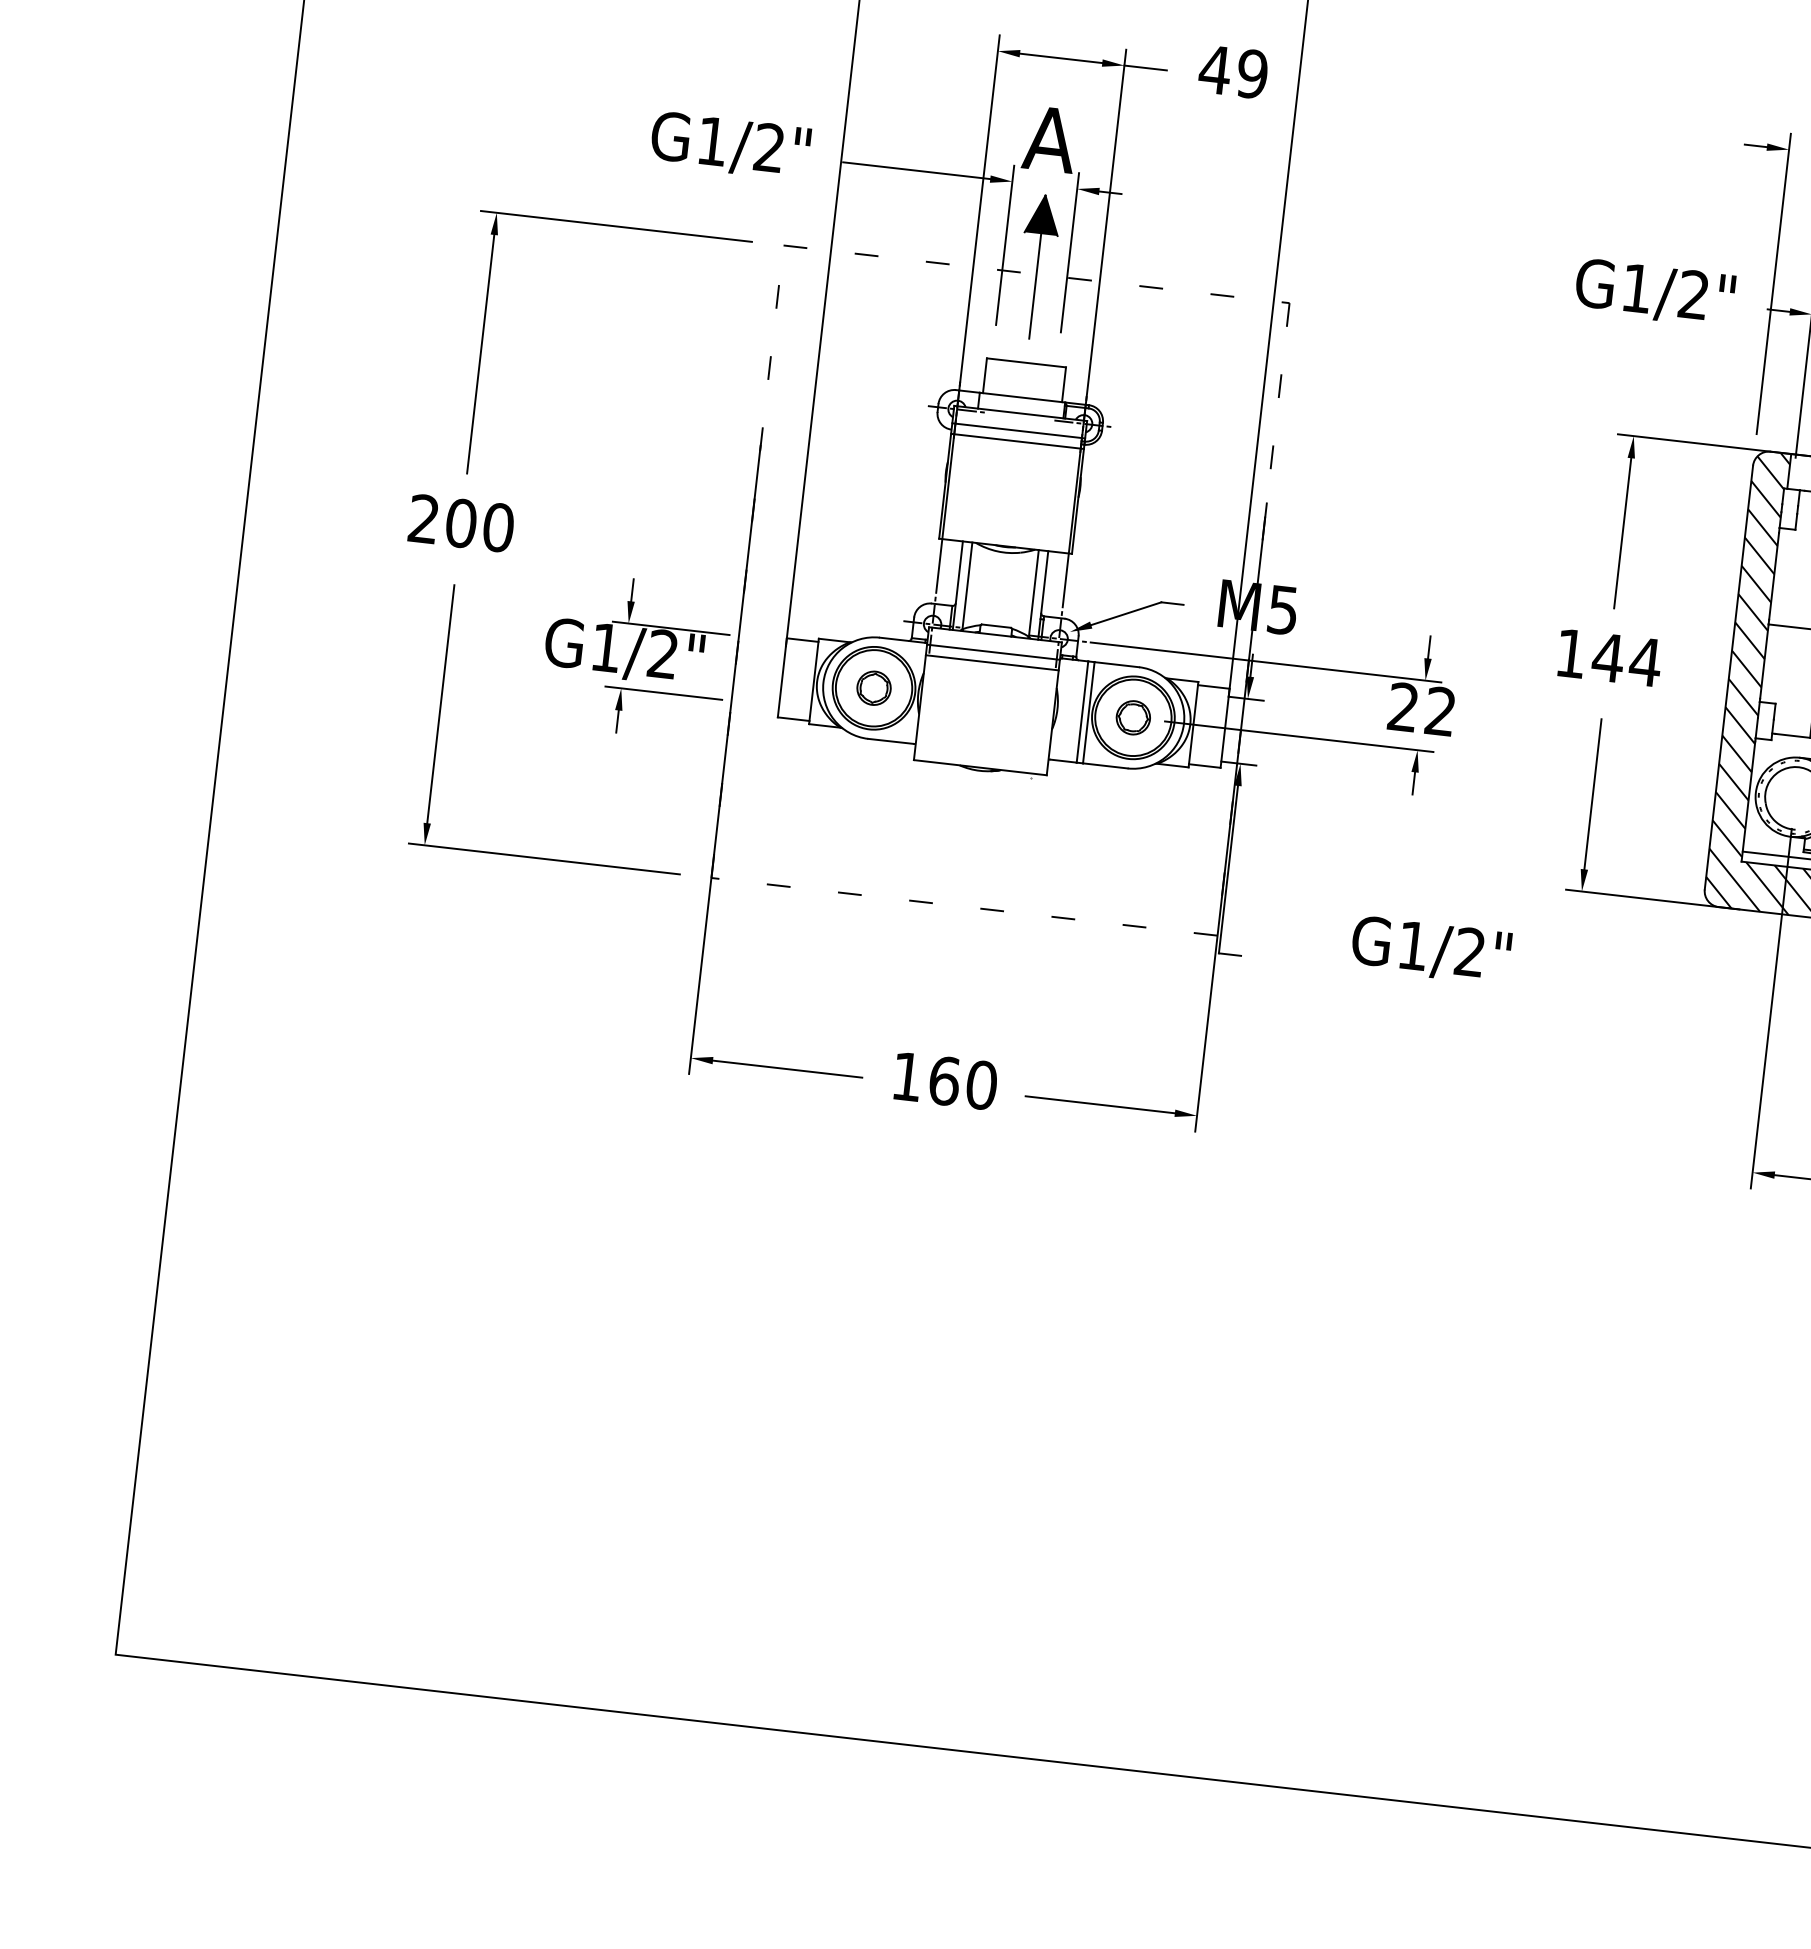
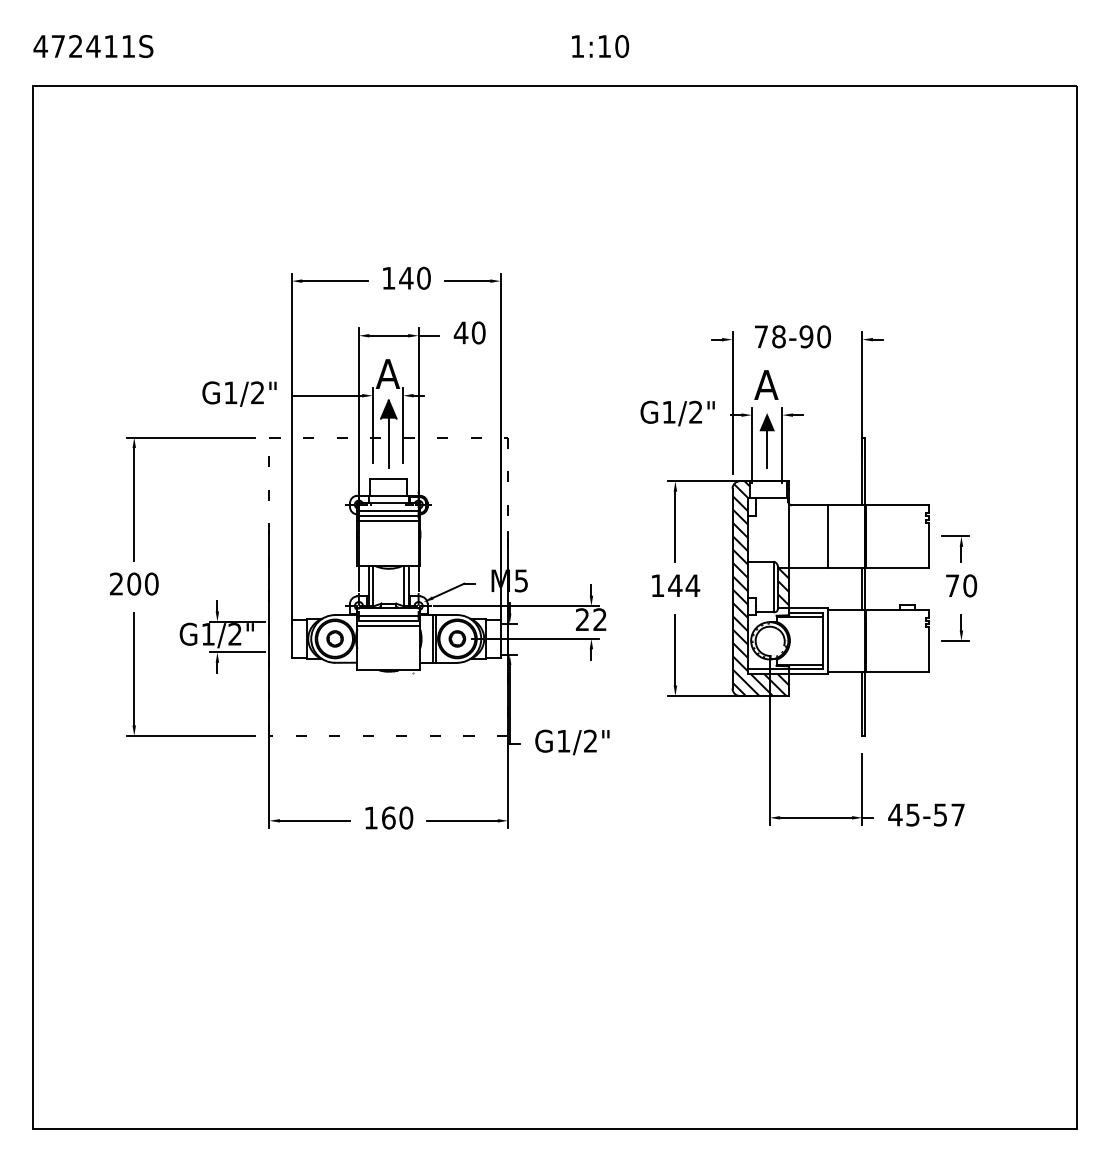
text: (1252, 73) -> (478, 332), 49 -> 40
line: (1015, 452) -> (388, 521), added
line: (990, 672) -> (388, 625), added
text: (1431, 950) -> (572, 742), moved

